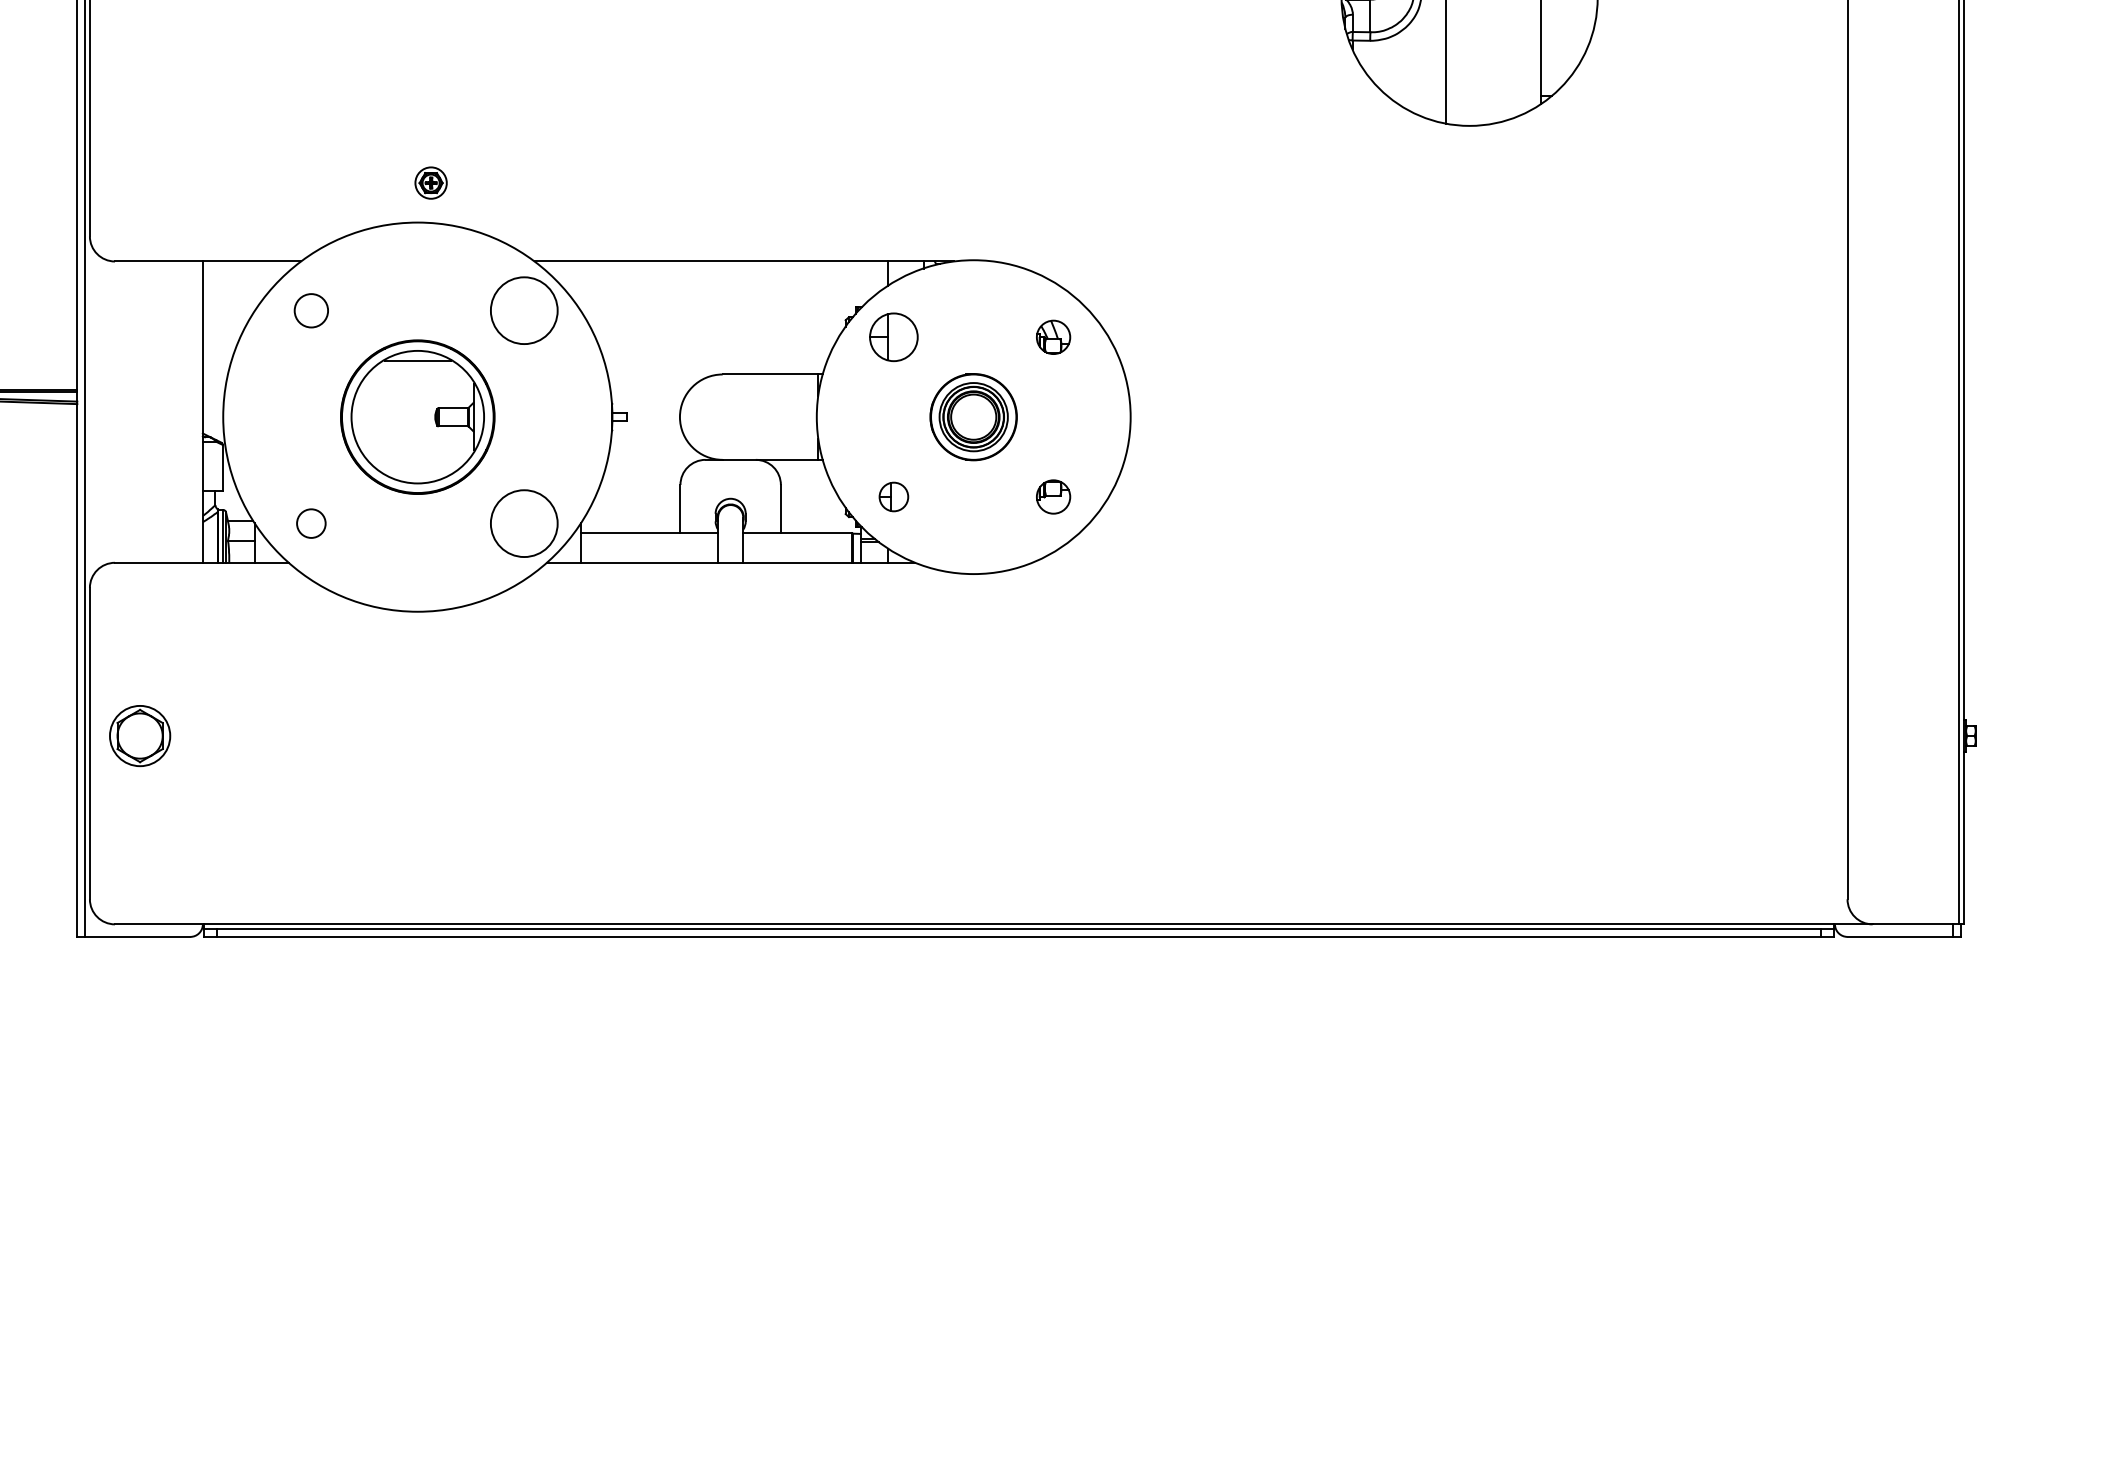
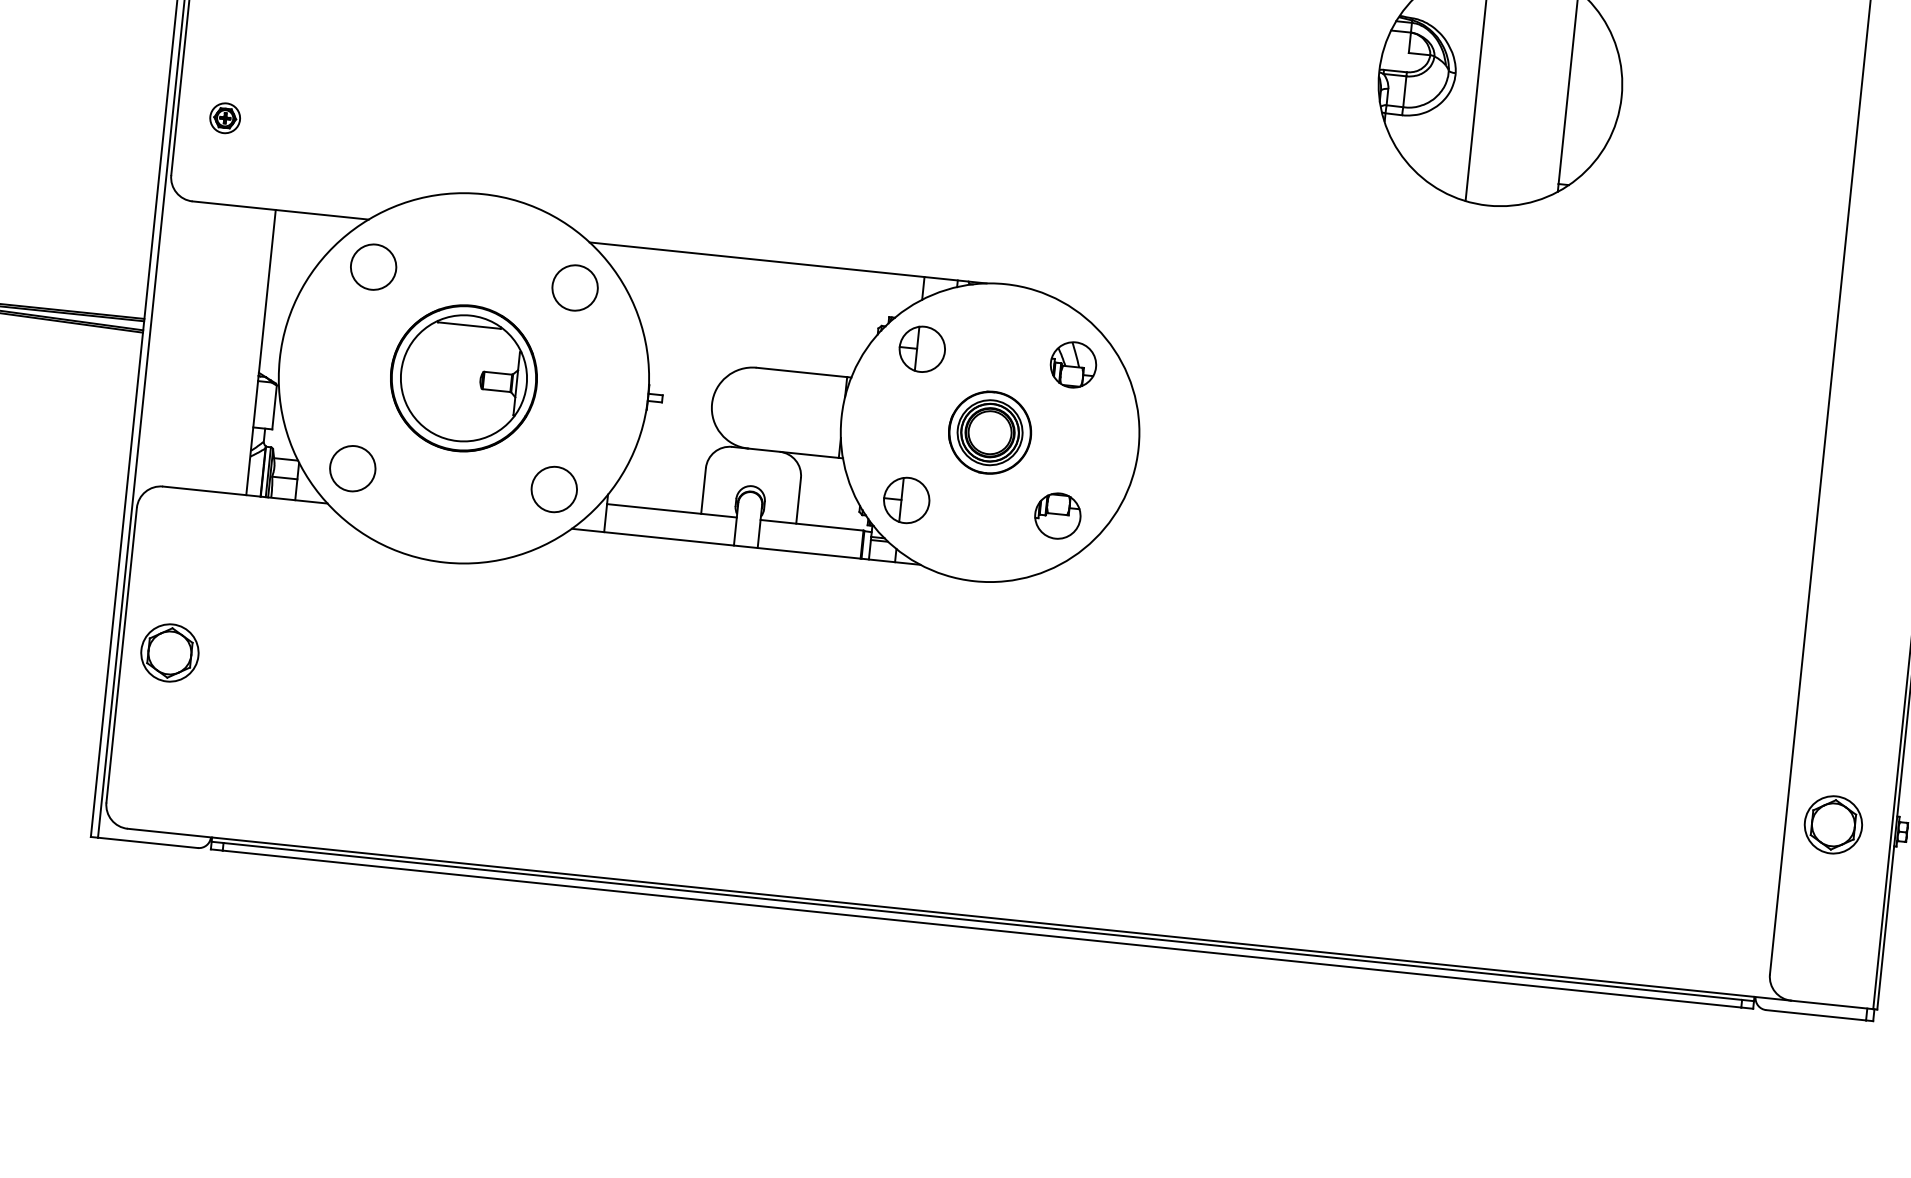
part: (430, 182) -> (224, 117), moved
circle: (311, 310) -> (373, 266), size x1.43
circle: (524, 310) -> (575, 287), size x0.71
part: (1053, 337) -> (1073, 365), size x1.43
part: (893, 496) -> (906, 499), size x1.67
part: (1053, 496) -> (1057, 515), size x1.43
circle: (311, 523) -> (352, 468), size x1.67
circle: (524, 523) -> (554, 489), size x0.71
part: (1897, 736) -> (1833, 825), added

